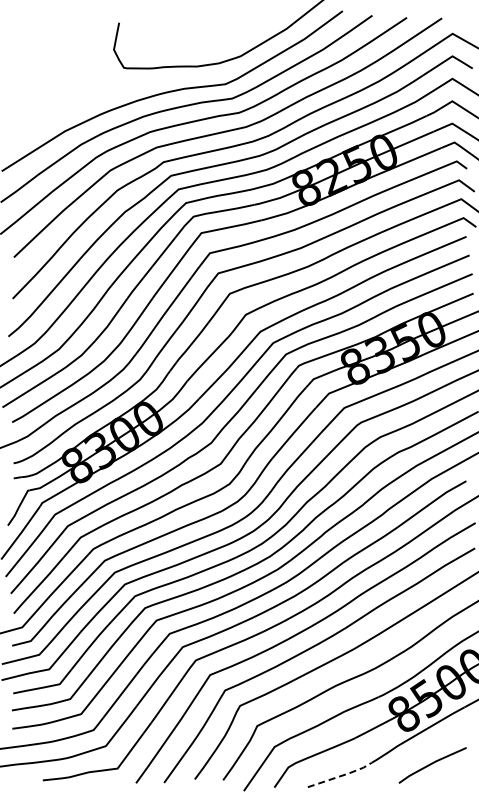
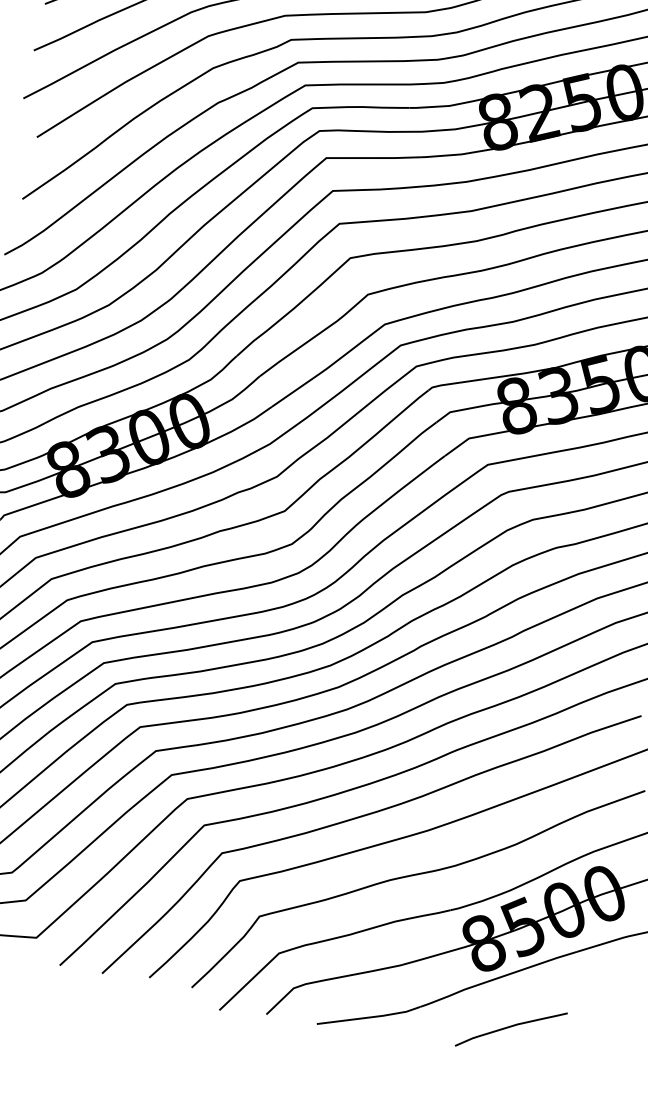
line: (341, 775) -> (371, 1016), dashed -> solid

